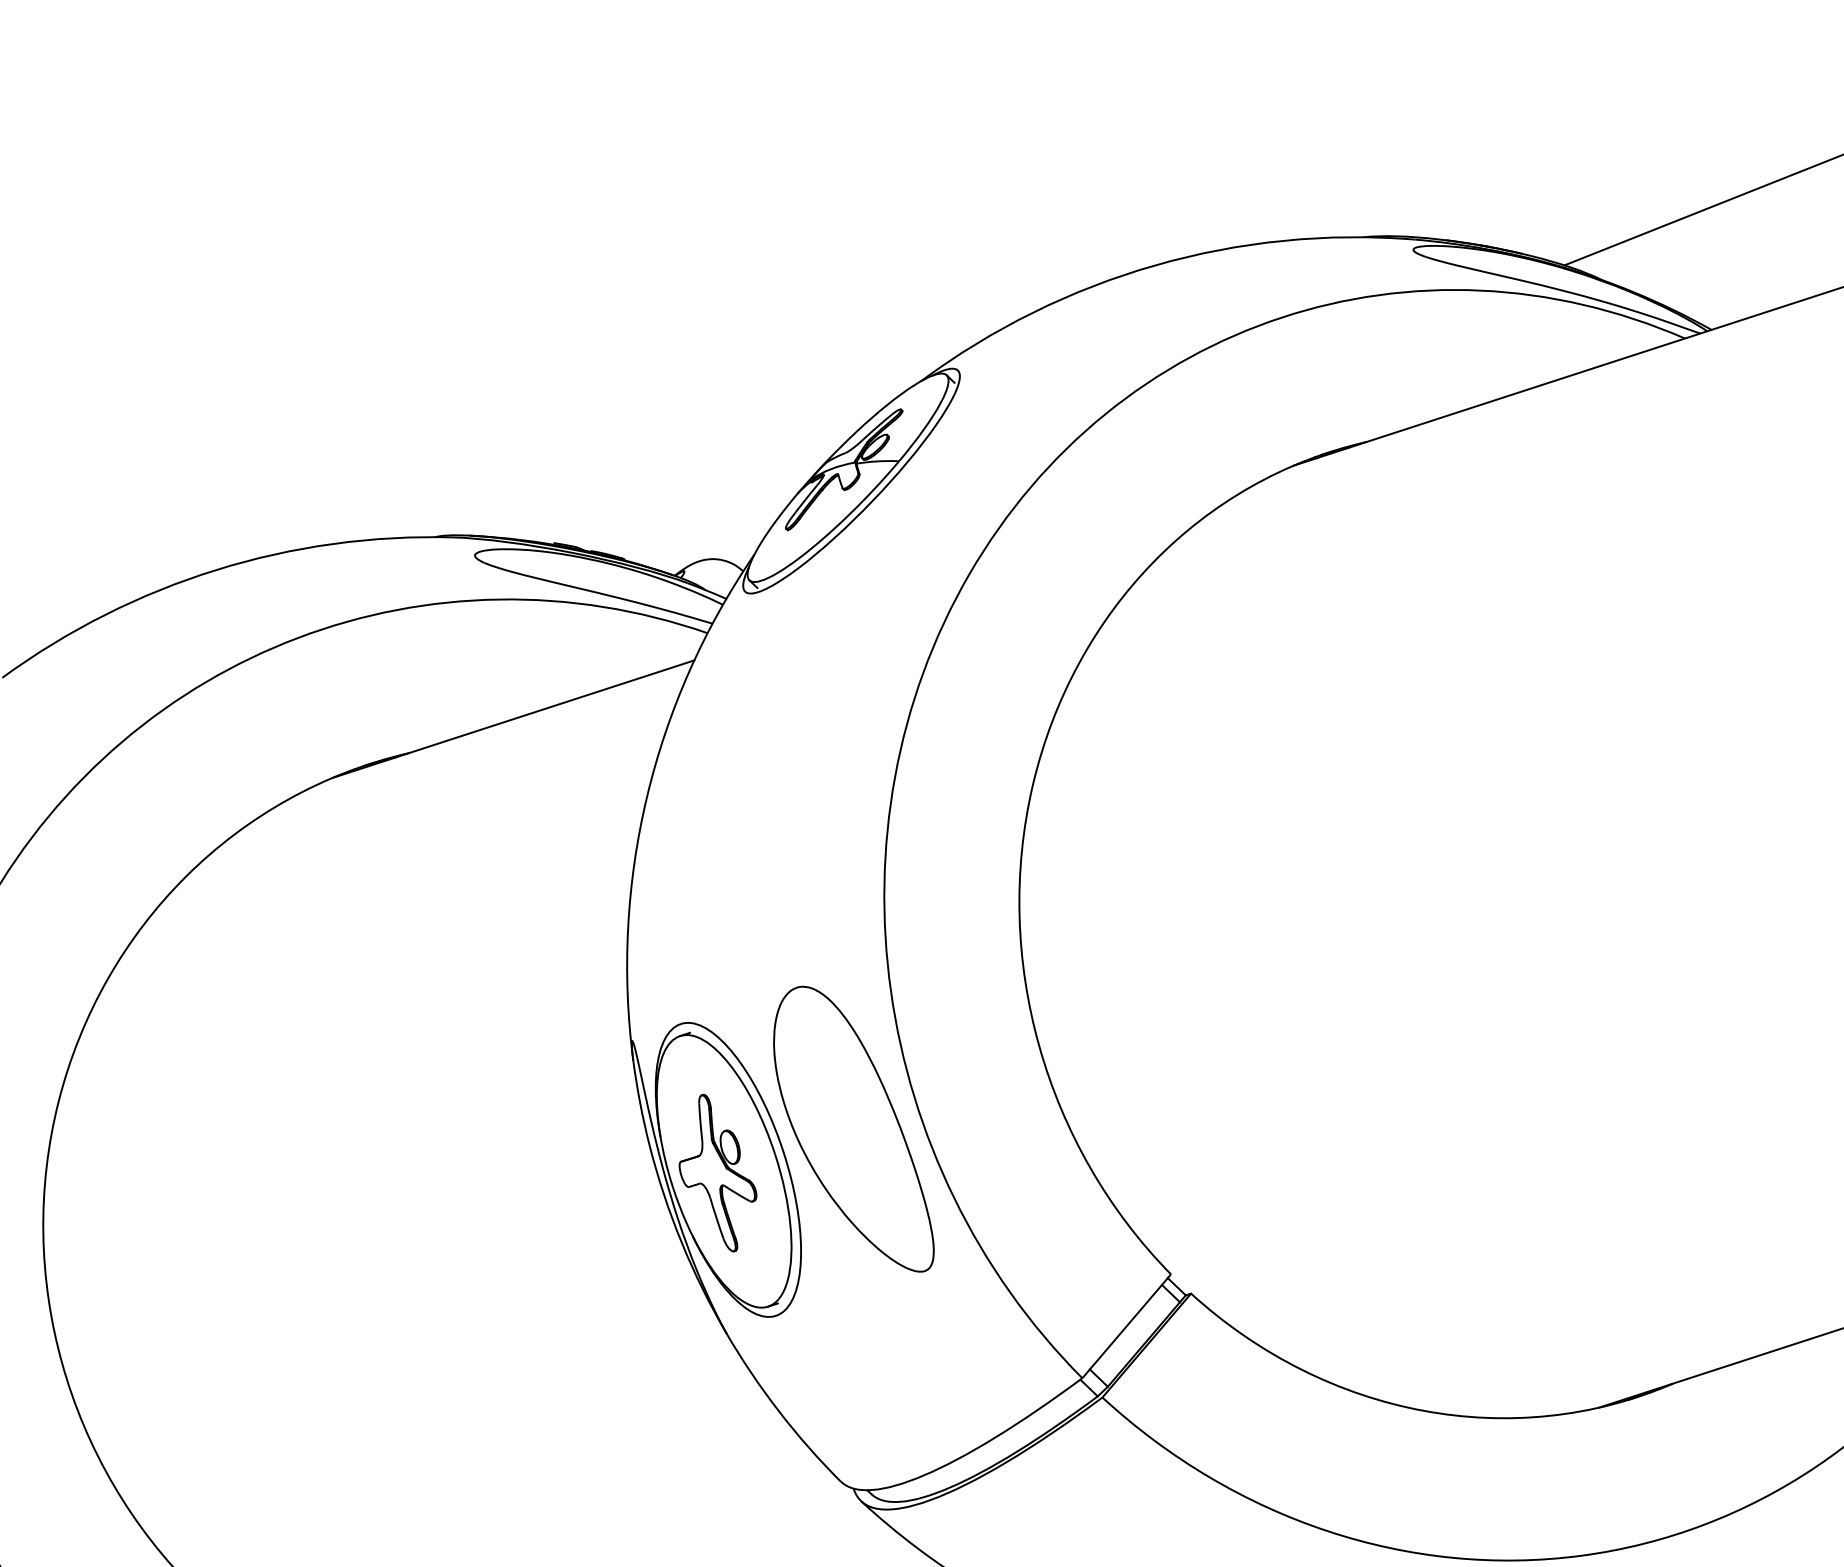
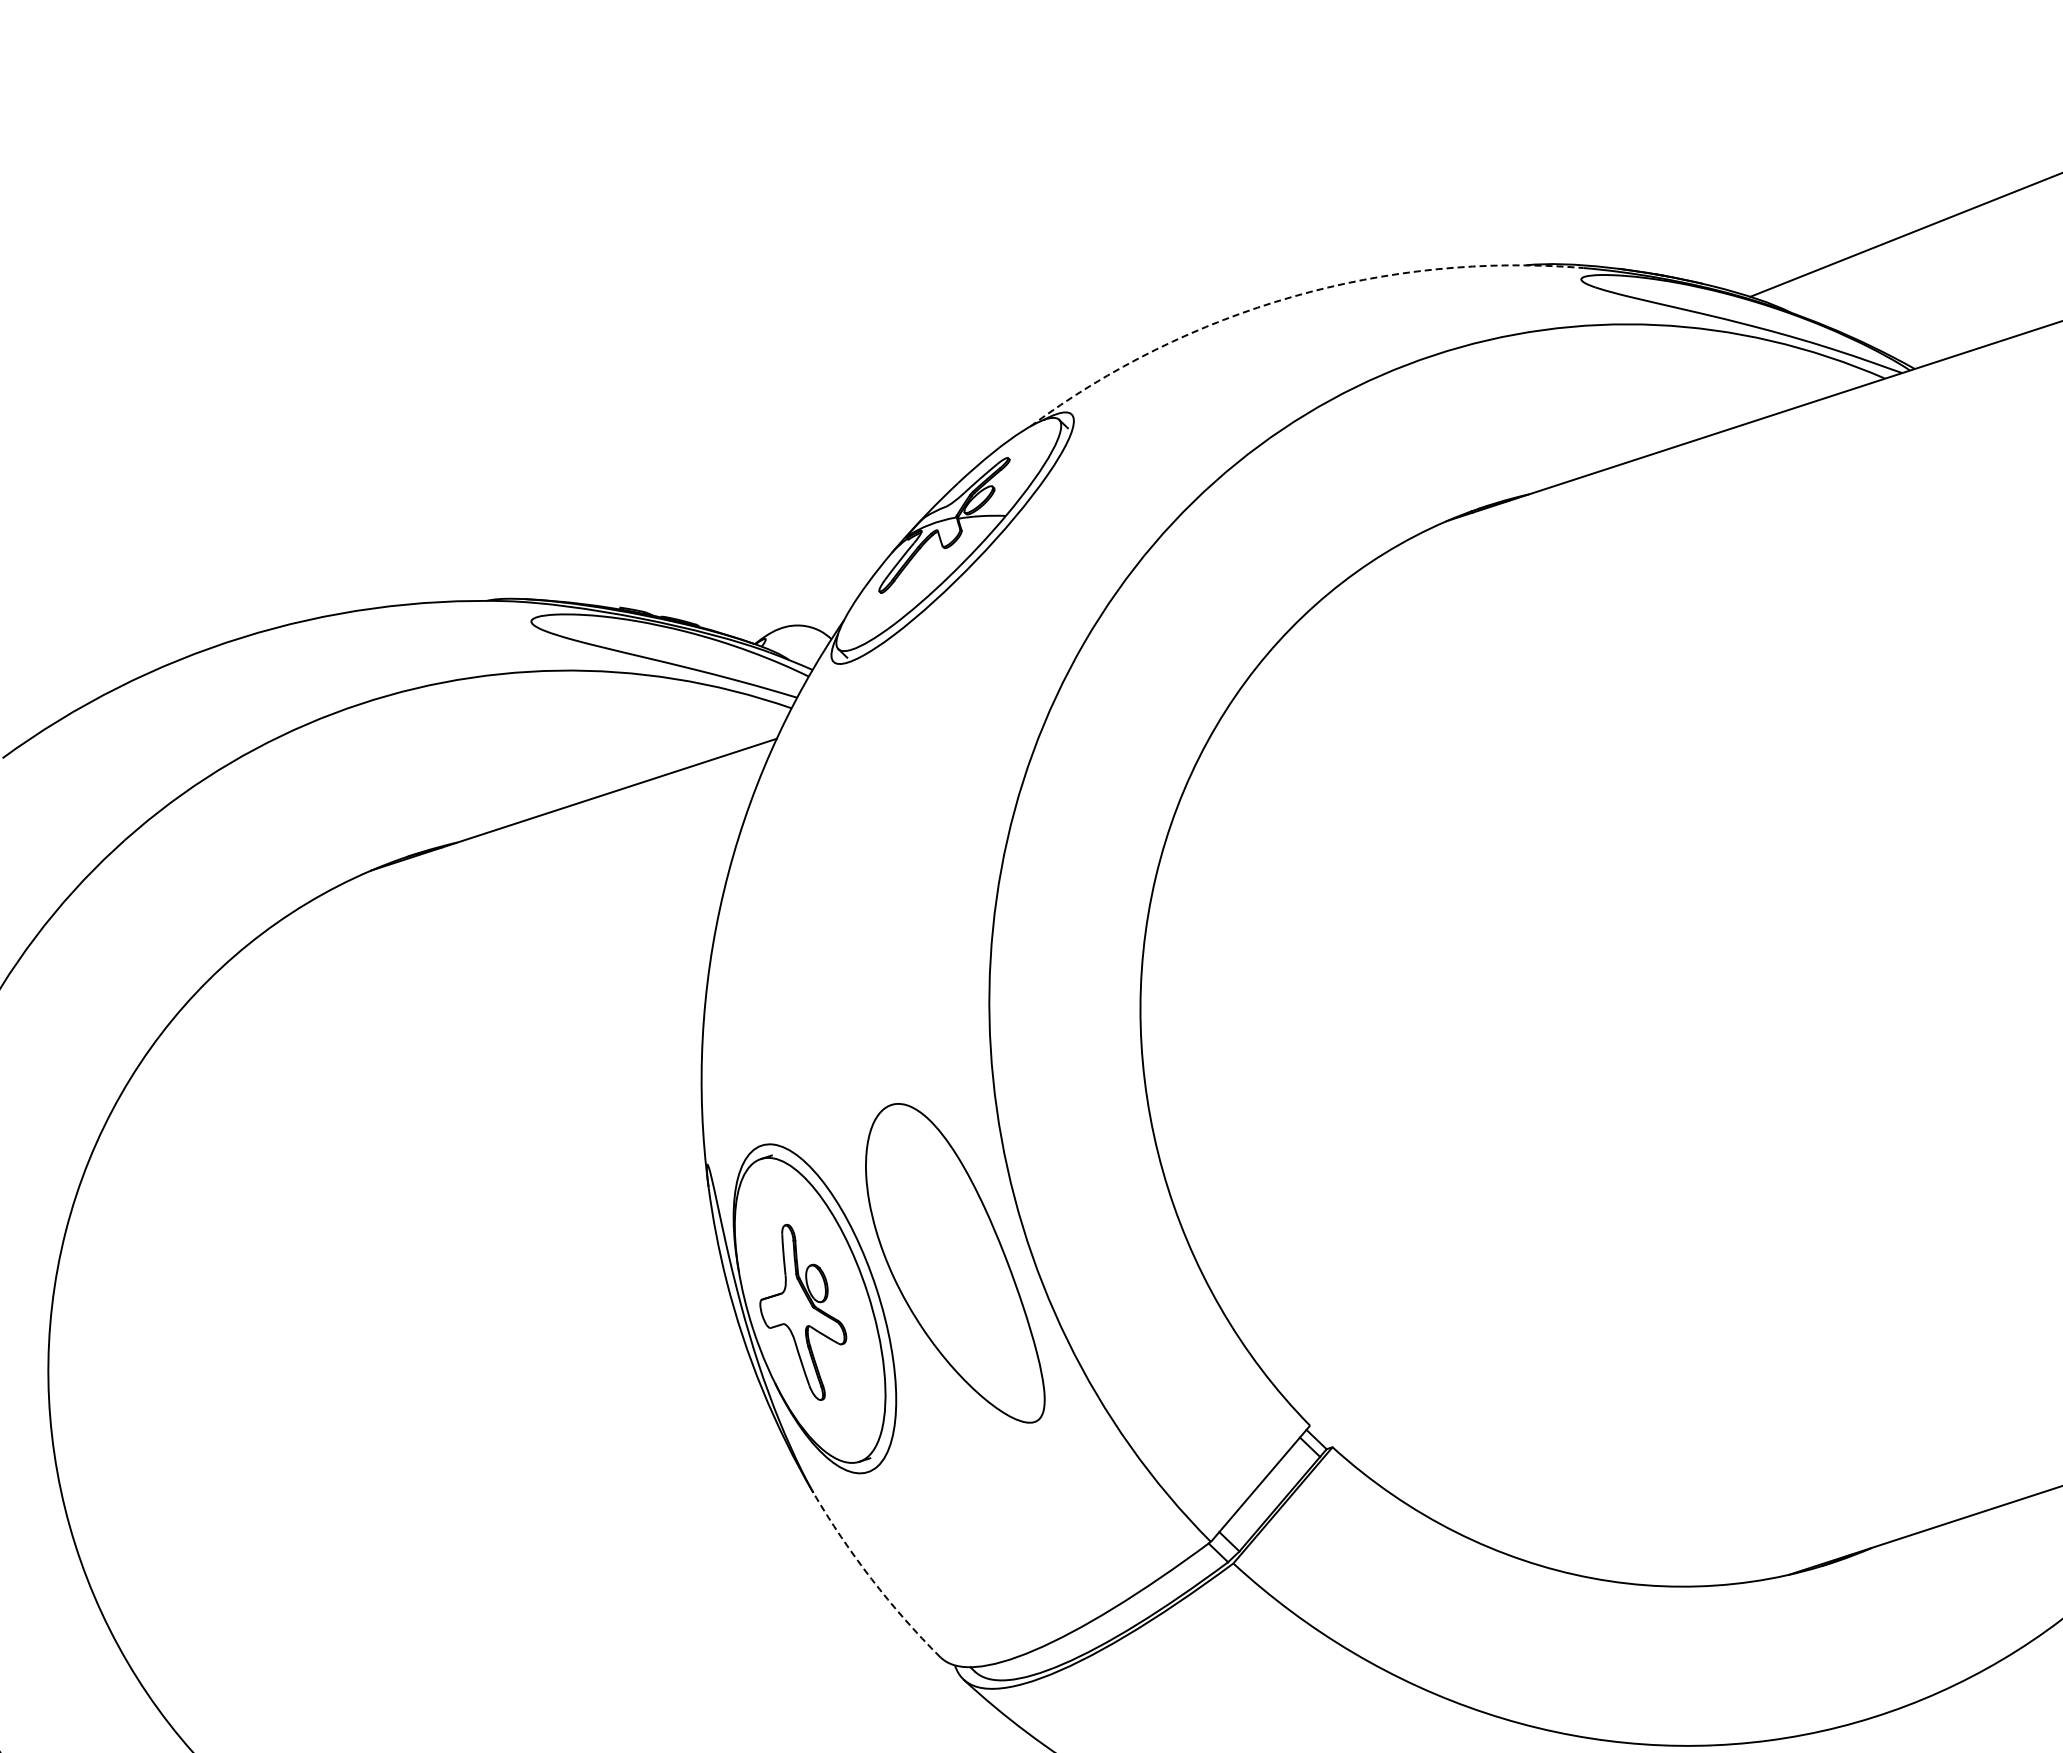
arc: (1155, 265) -> (1292, 296), solid -> dashed
arc: (778, 1411) -> (871, 1579), solid -> dashed

